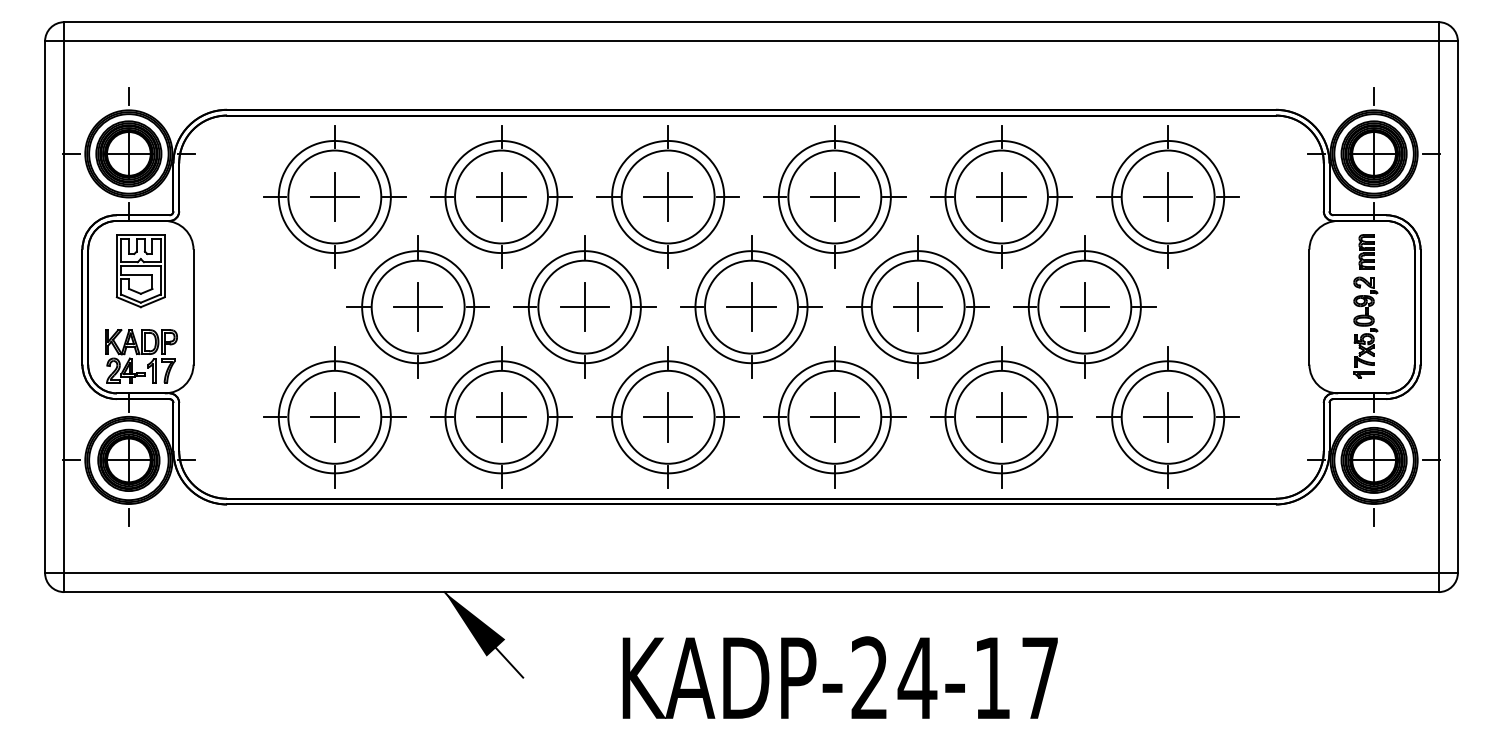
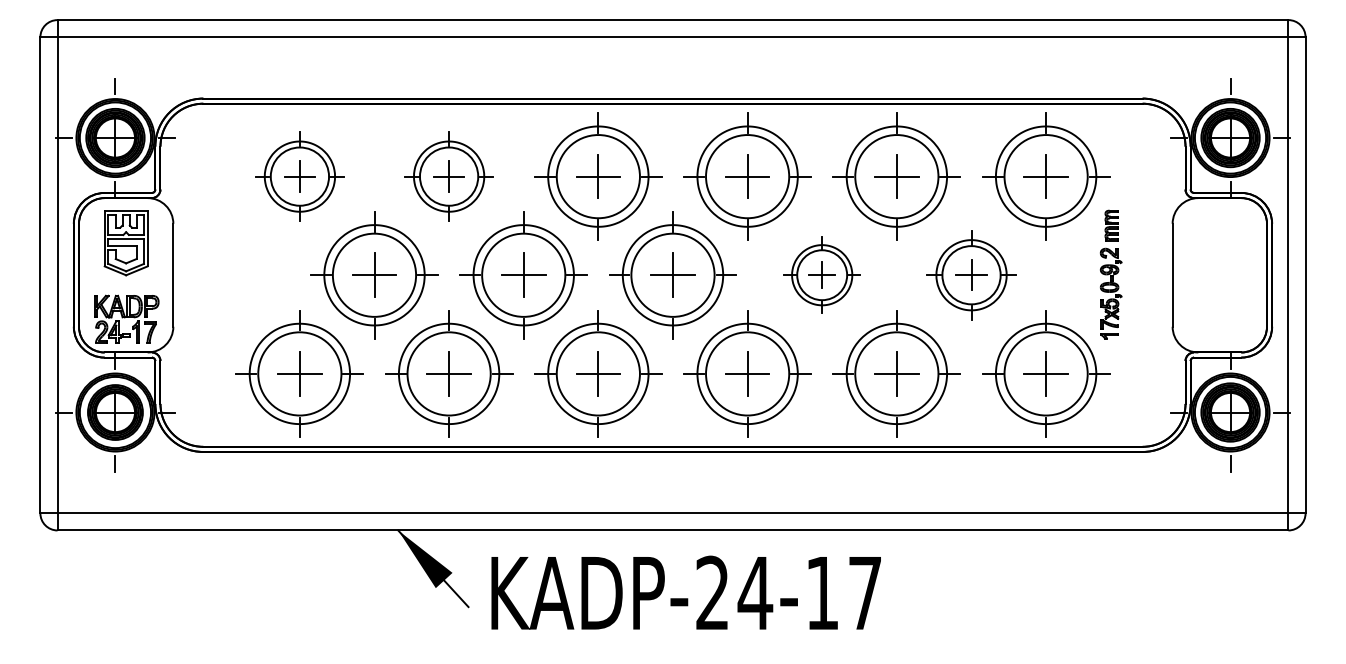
part: (334, 196) -> (299, 176), size x0.7
part: (501, 196) -> (449, 176), size x0.7
part: (917, 306) -> (821, 274), size x0.6
part: (1084, 306) -> (971, 274), size x0.7
part: (1365, 306) -> (1110, 274), moved
text: (839, 677) -> (685, 592), moved

